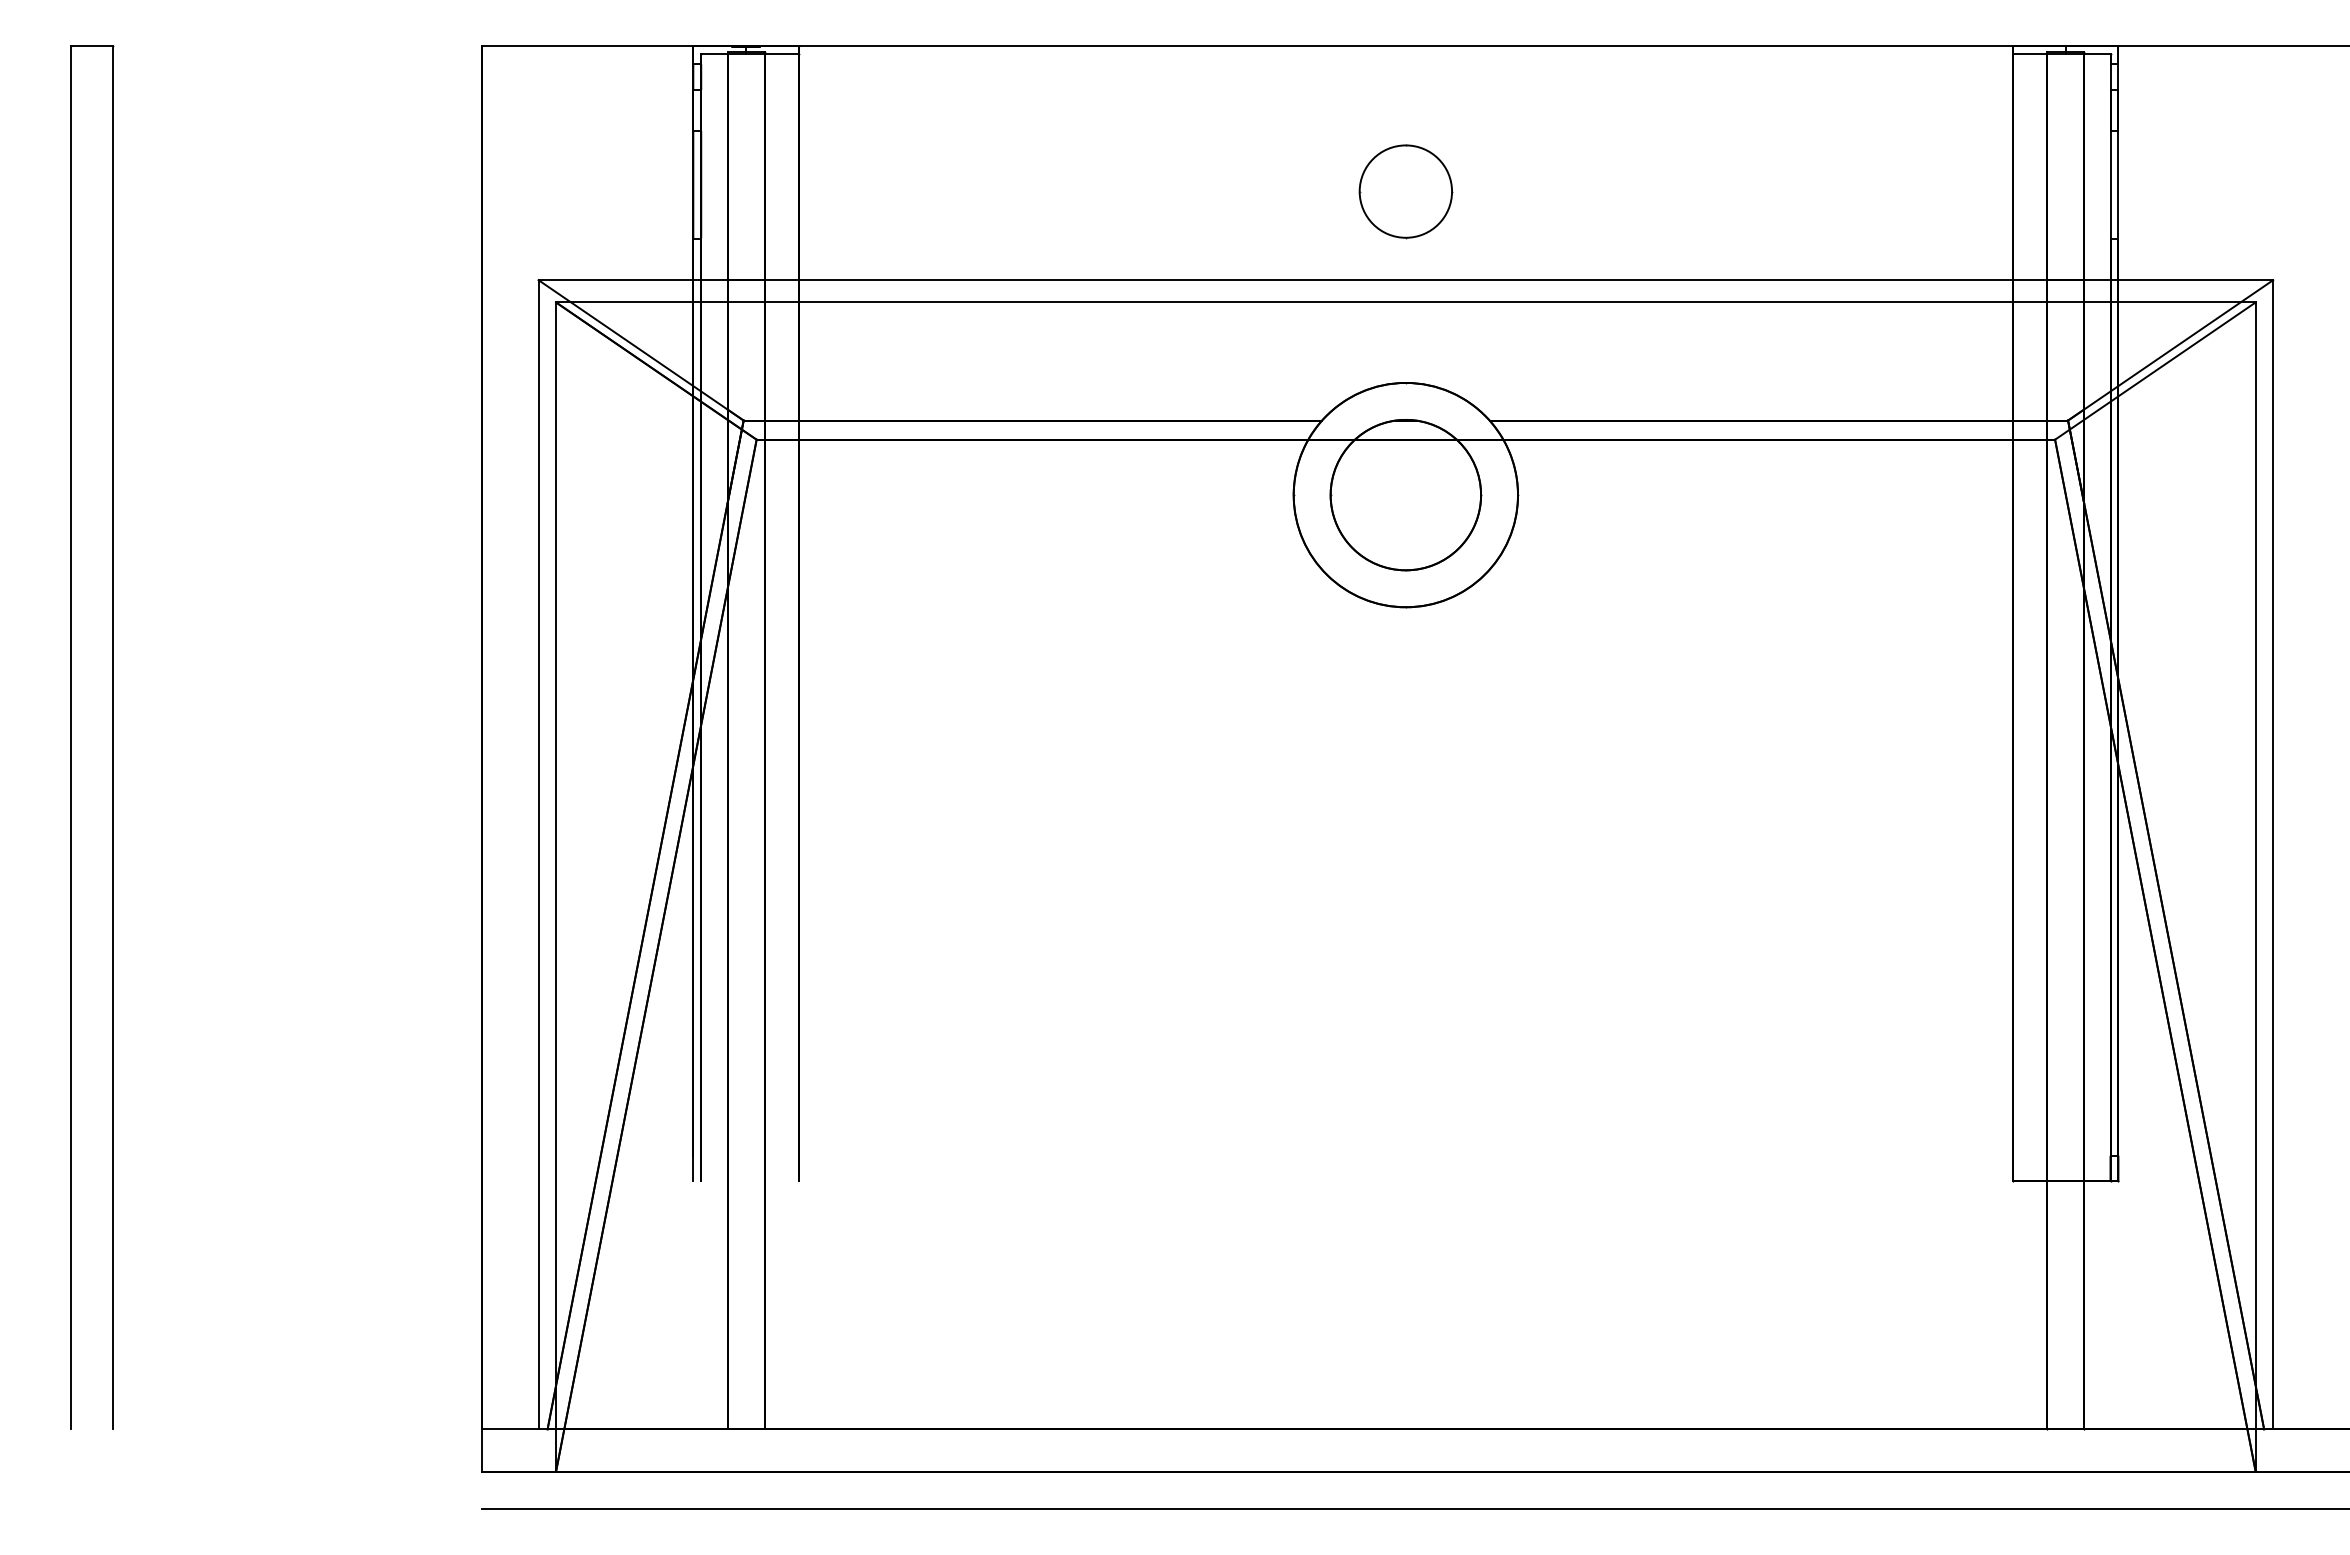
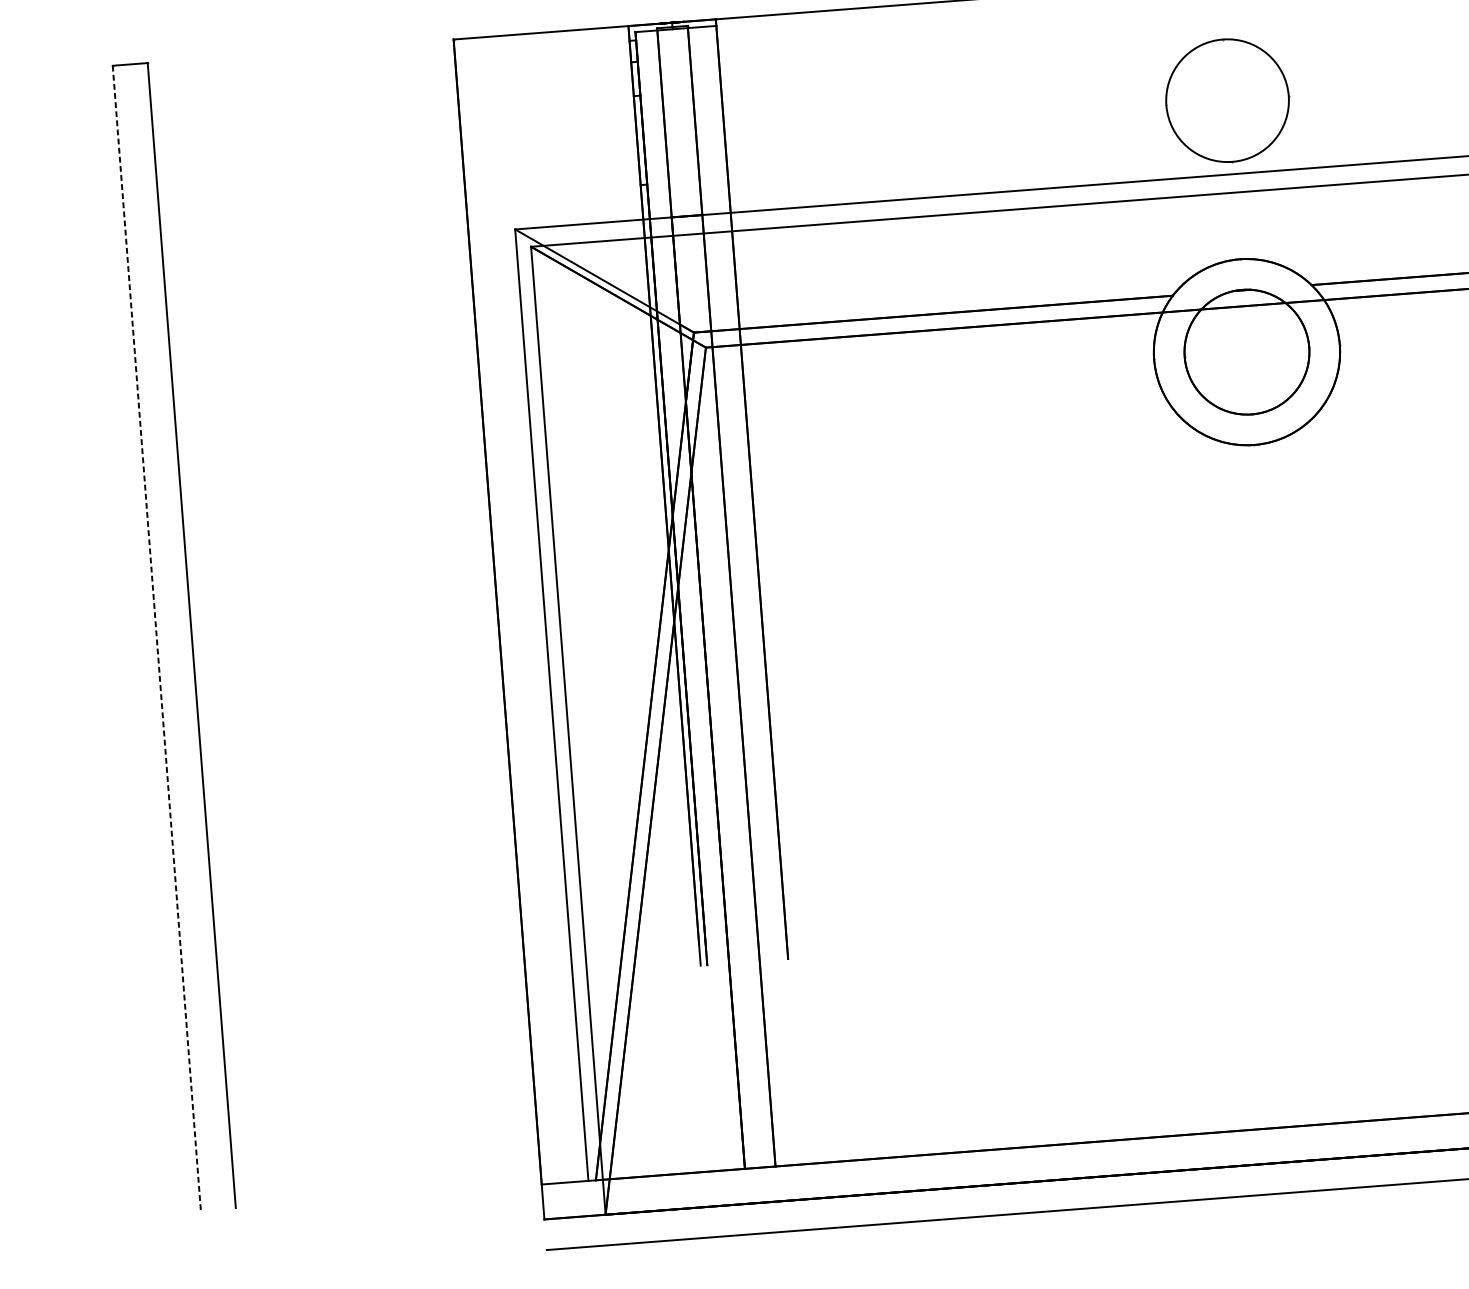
part: (1405, 191) -> (1227, 100), size x1.6
line: (70, 738) -> (156, 638), solid -> dashed

